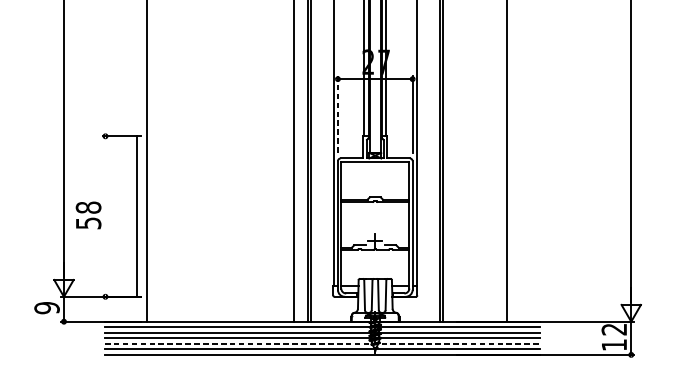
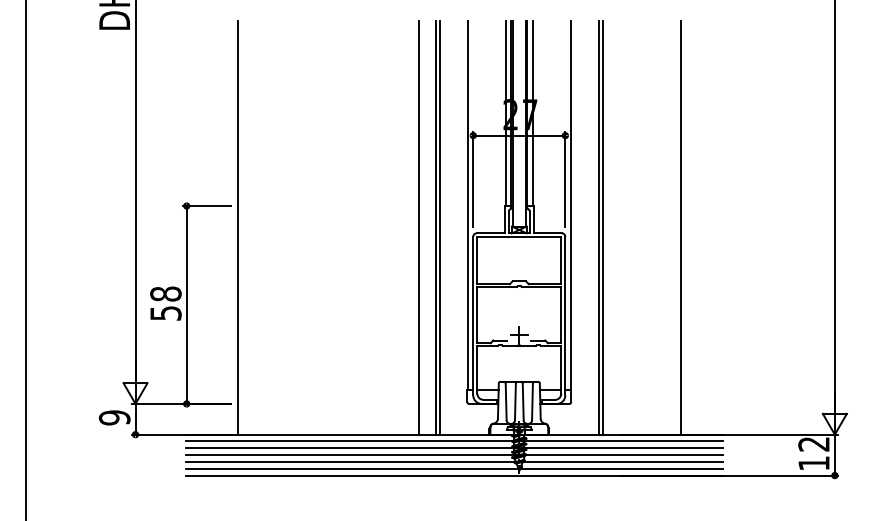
line: (338, 113) -> (473, 178), dashed -> solid
line: (136, 216) -> (186, 304), moved
line: (322, 343) -> (454, 461), dashed -> solid

